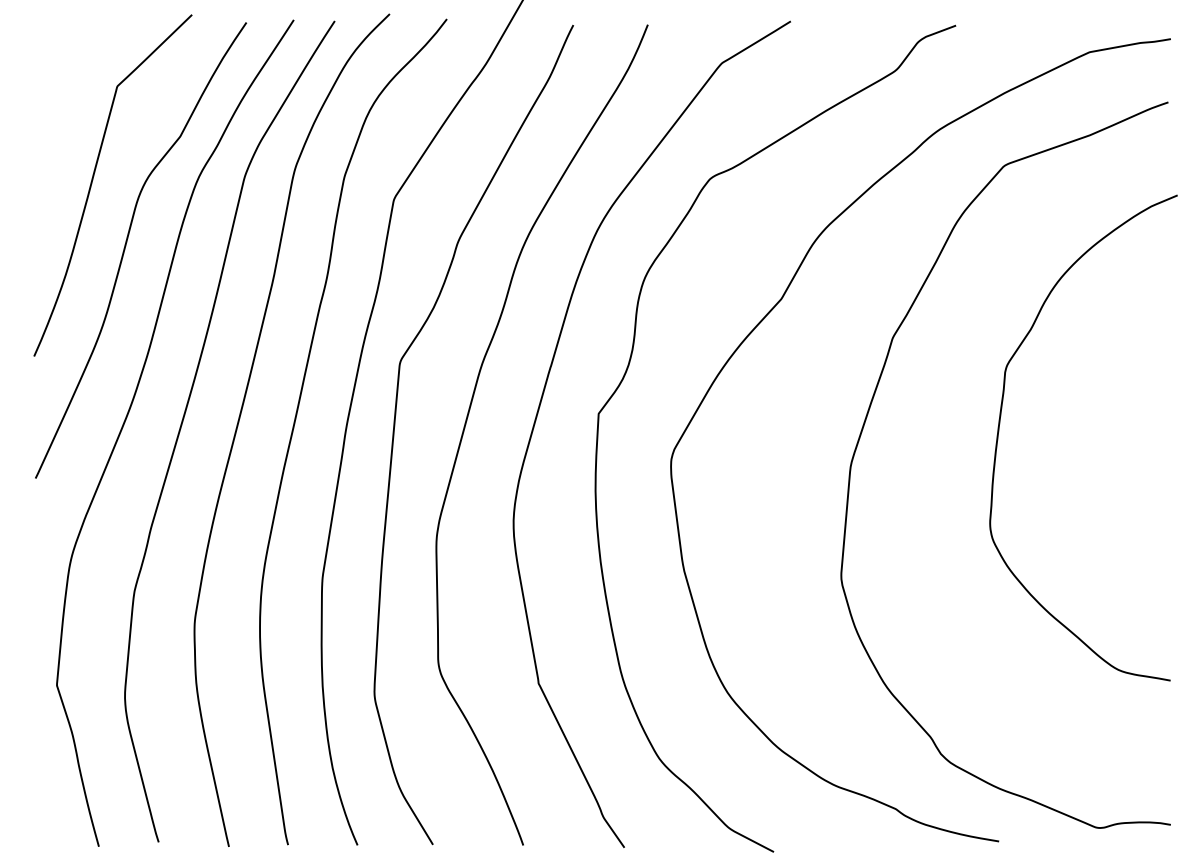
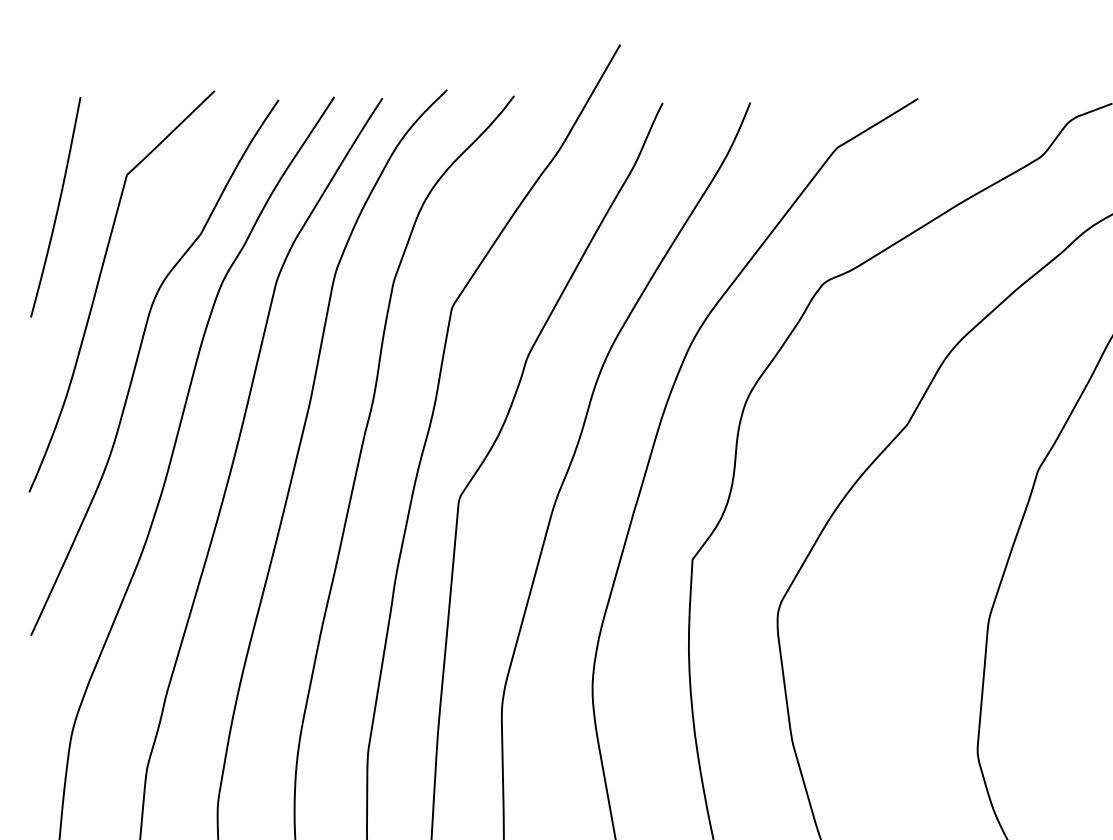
curve: (57, 114) -> (56, 208), added

